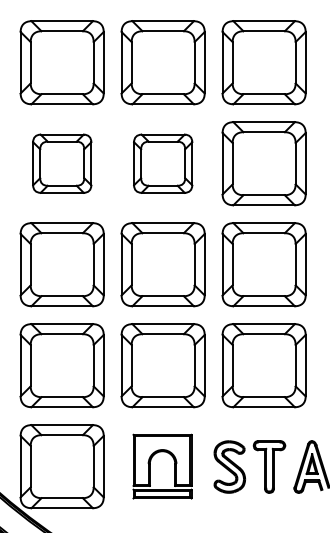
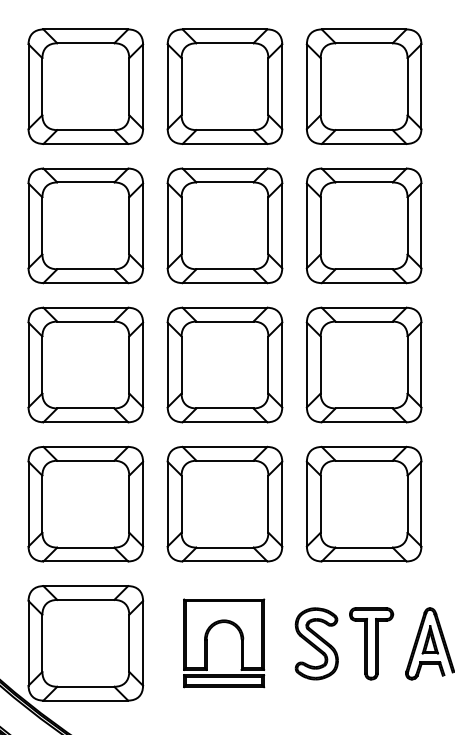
part: (61, 163) -> (85, 225), size x1.43
part: (162, 163) -> (224, 225), size x1.43

